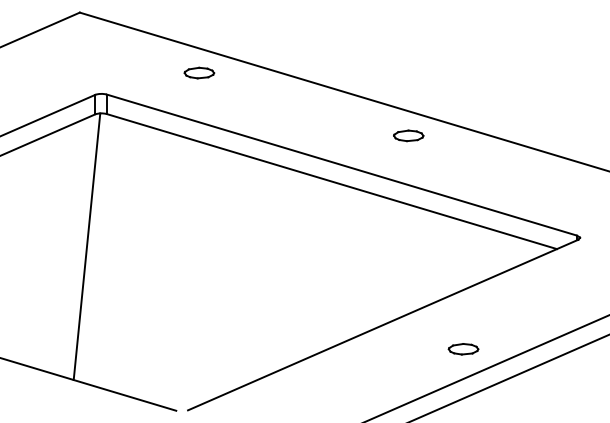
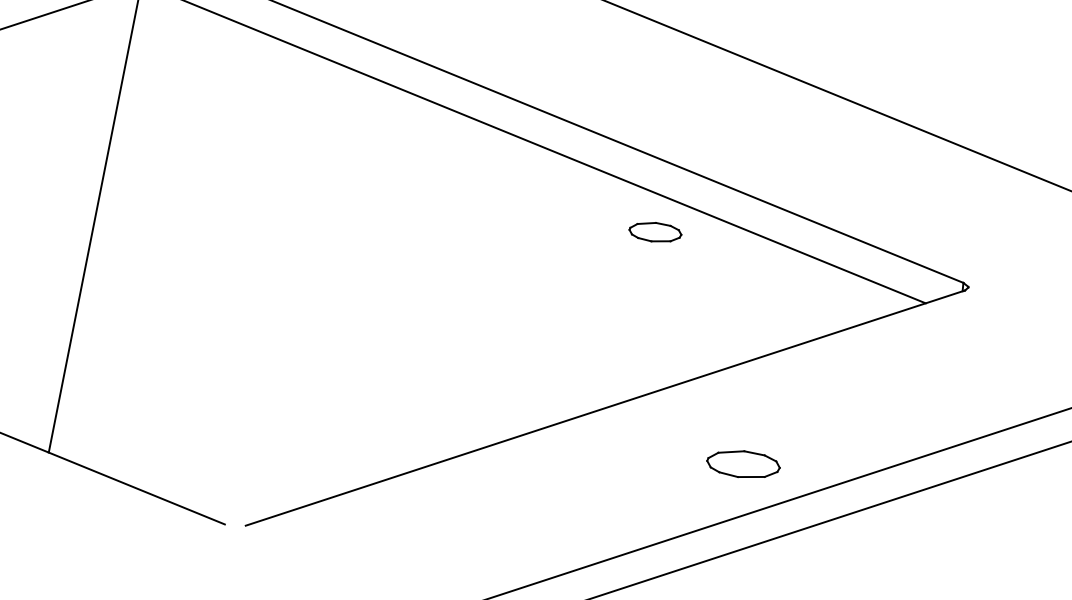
part: (408, 135) -> (655, 231), moved
part: (463, 349) -> (743, 464), size x1.4

